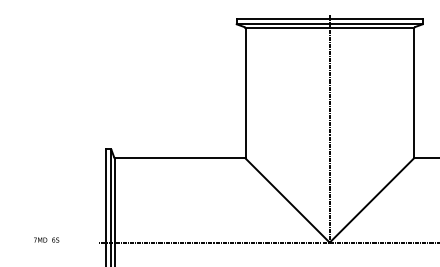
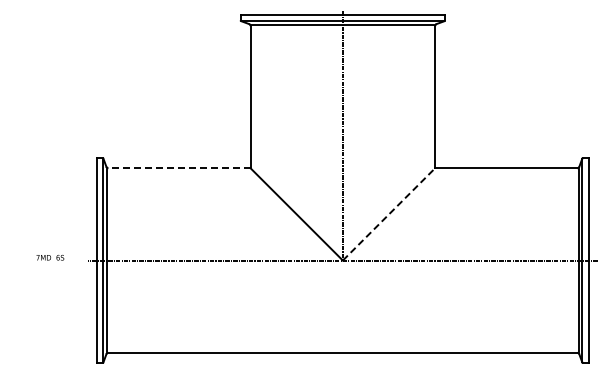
line: (180, 158) -> (179, 168), solid -> dashed
line: (372, 200) -> (389, 214), solid -> dashed
text: (46, 239) -> (50, 257), moved

